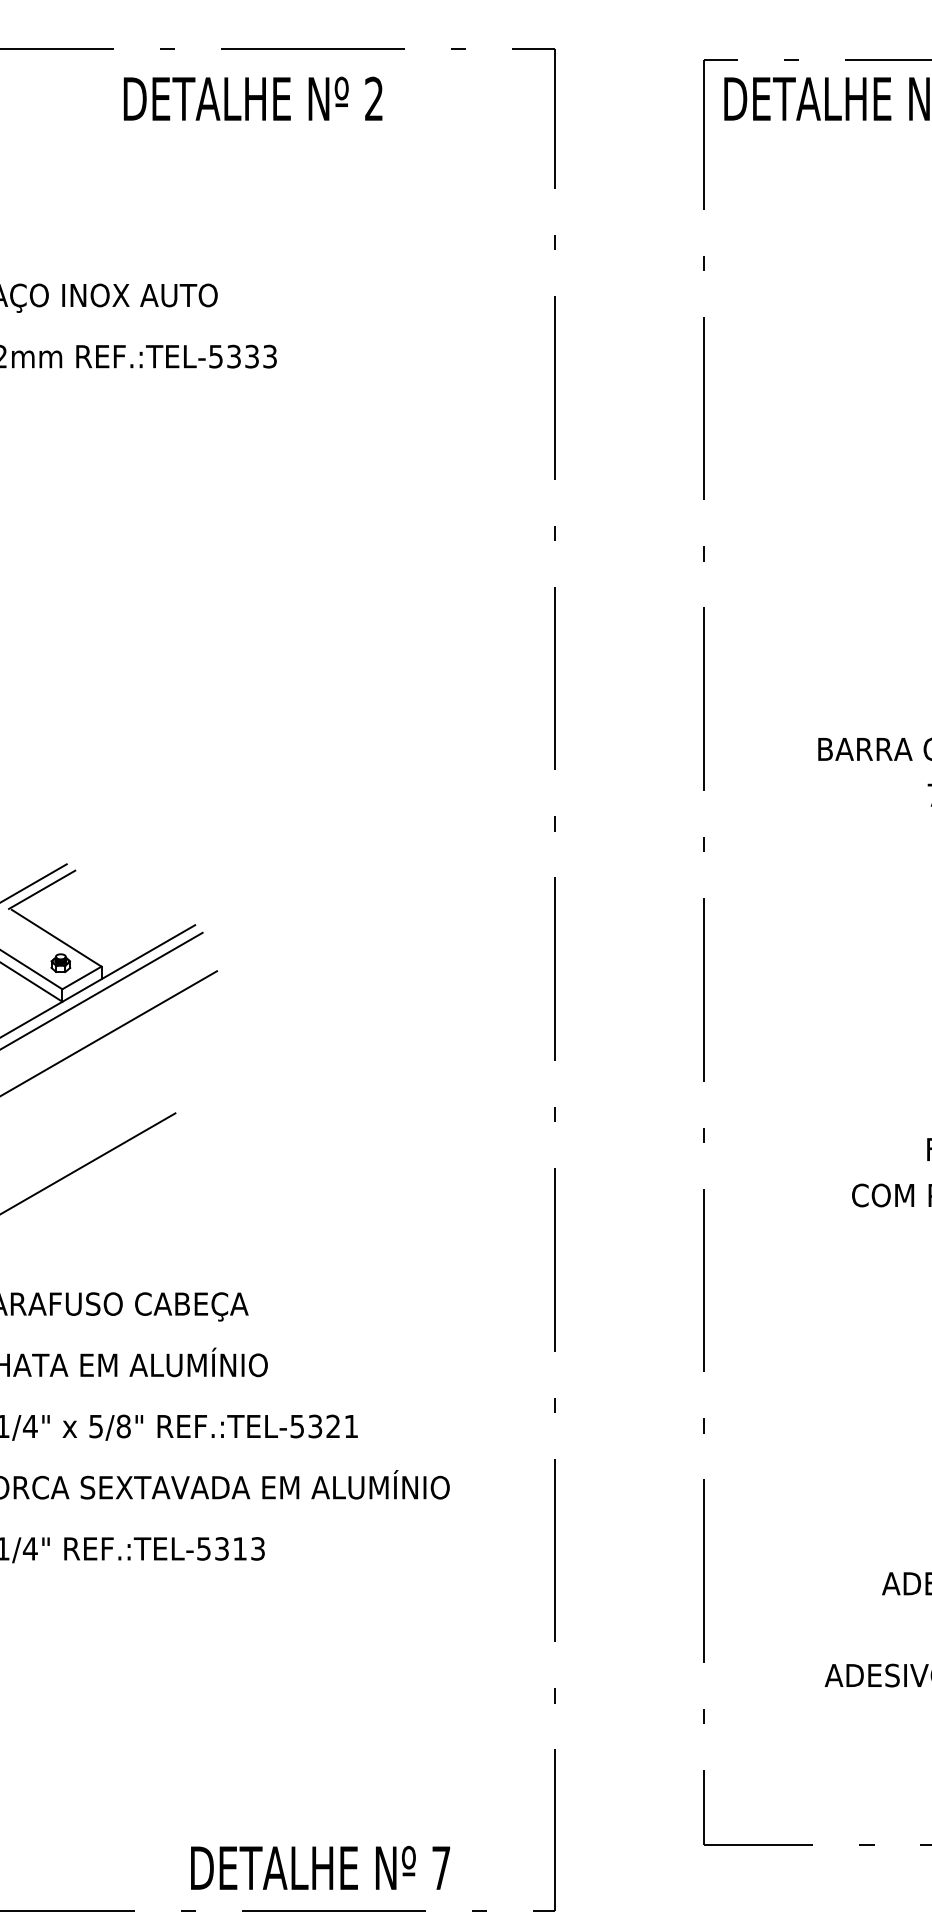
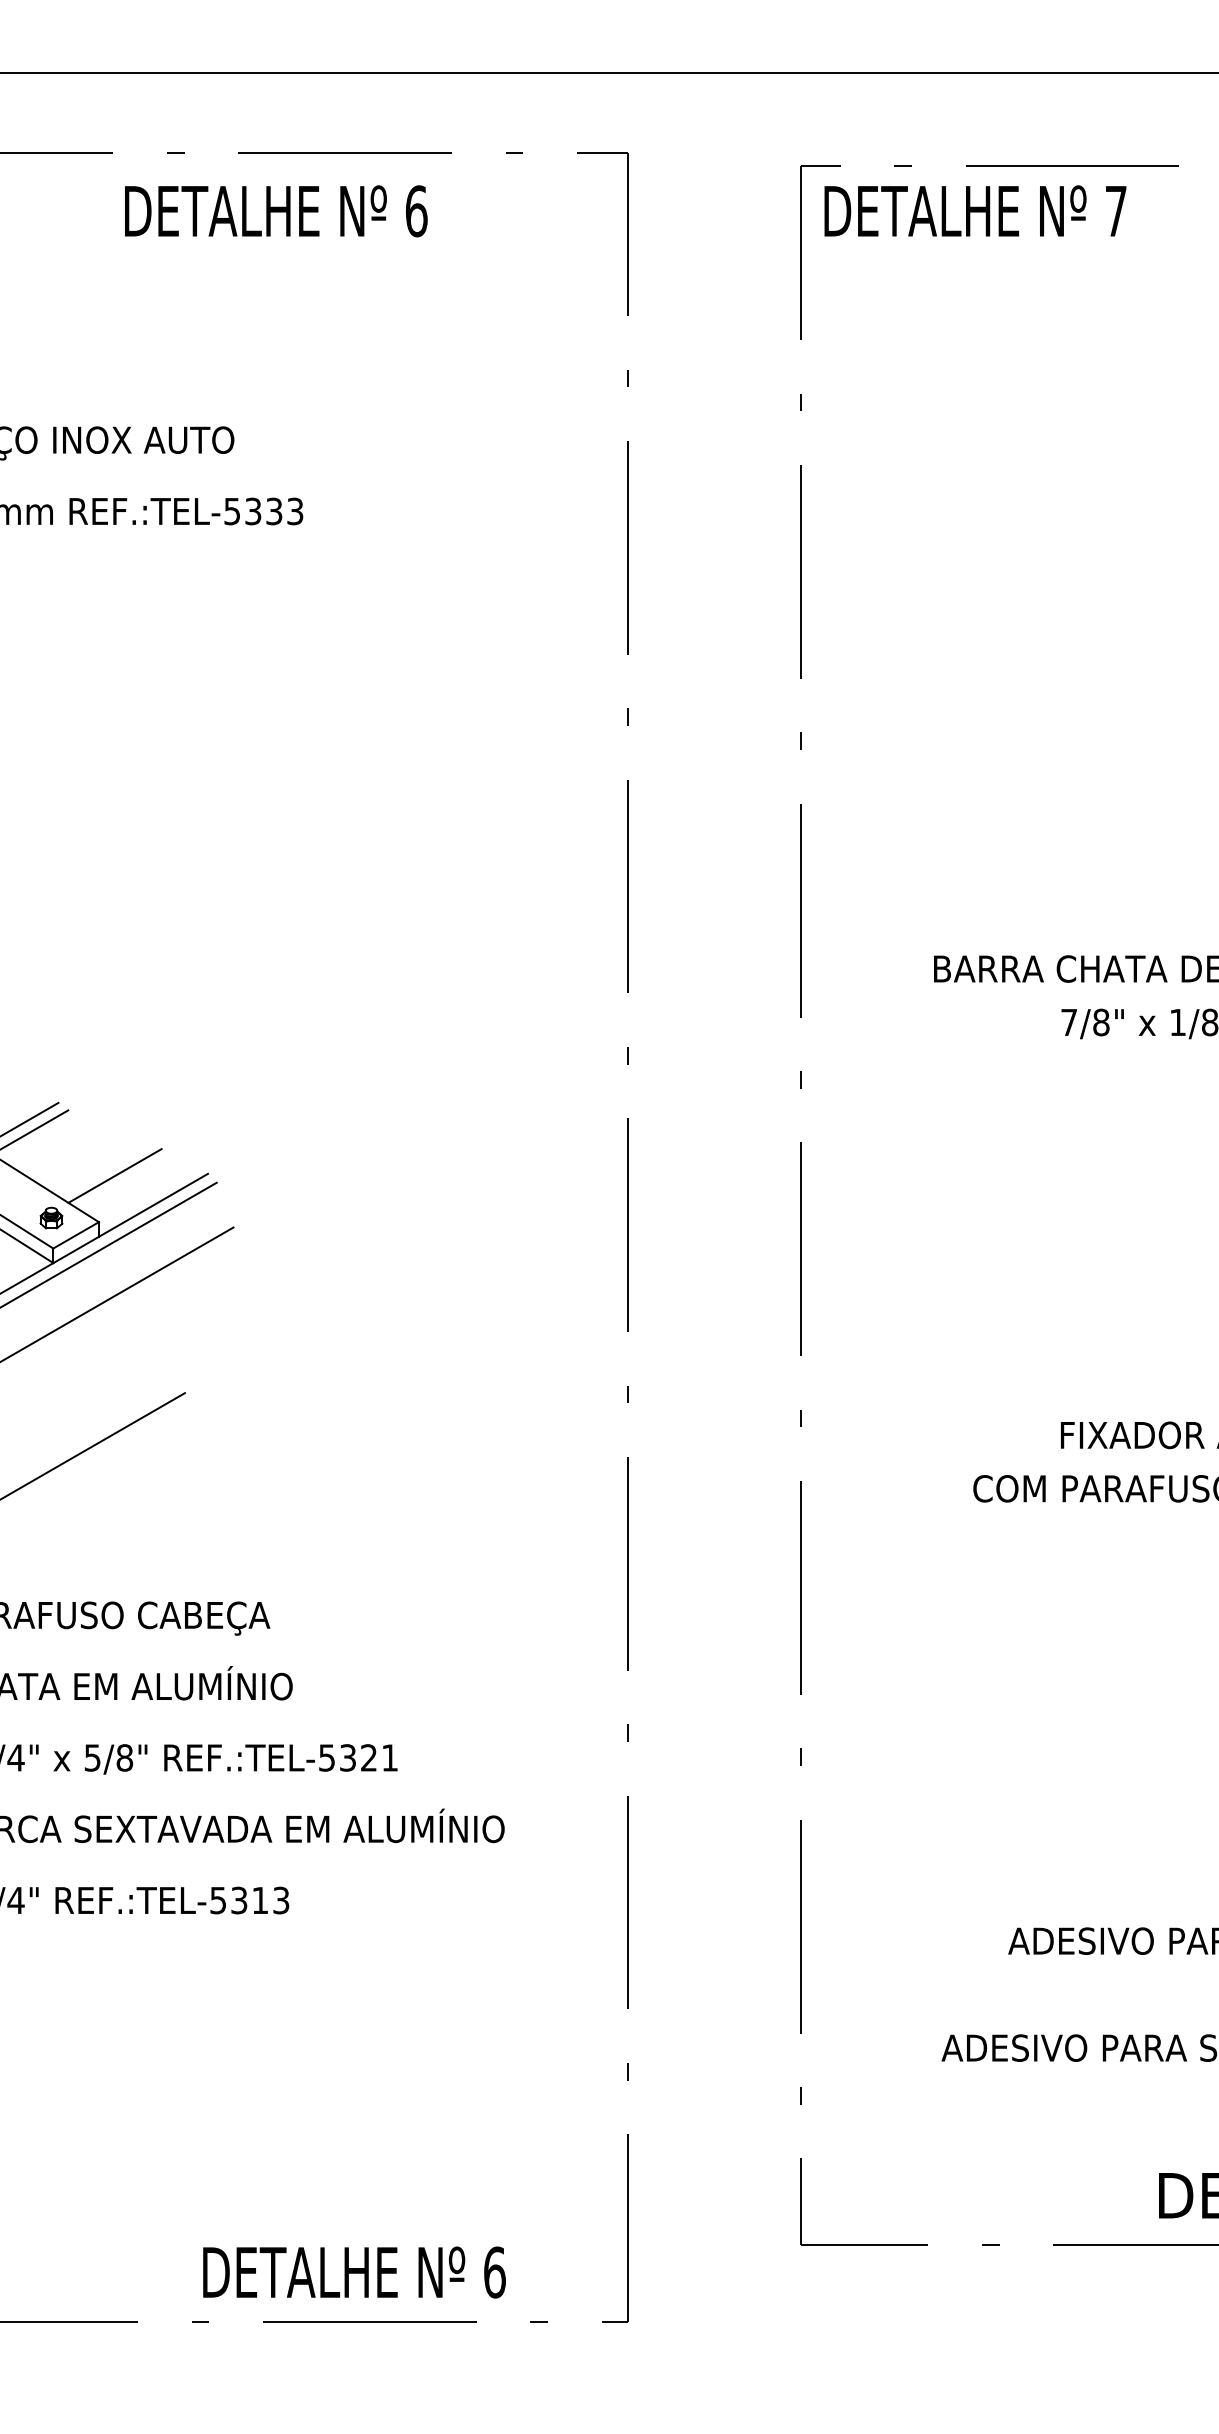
text: (374, 99) -> (416, 211), 2 -> 6
line: (114, 926) -> (114, 1175), added
text: (441, 1868) -> (494, 2272), 7 -> 6

